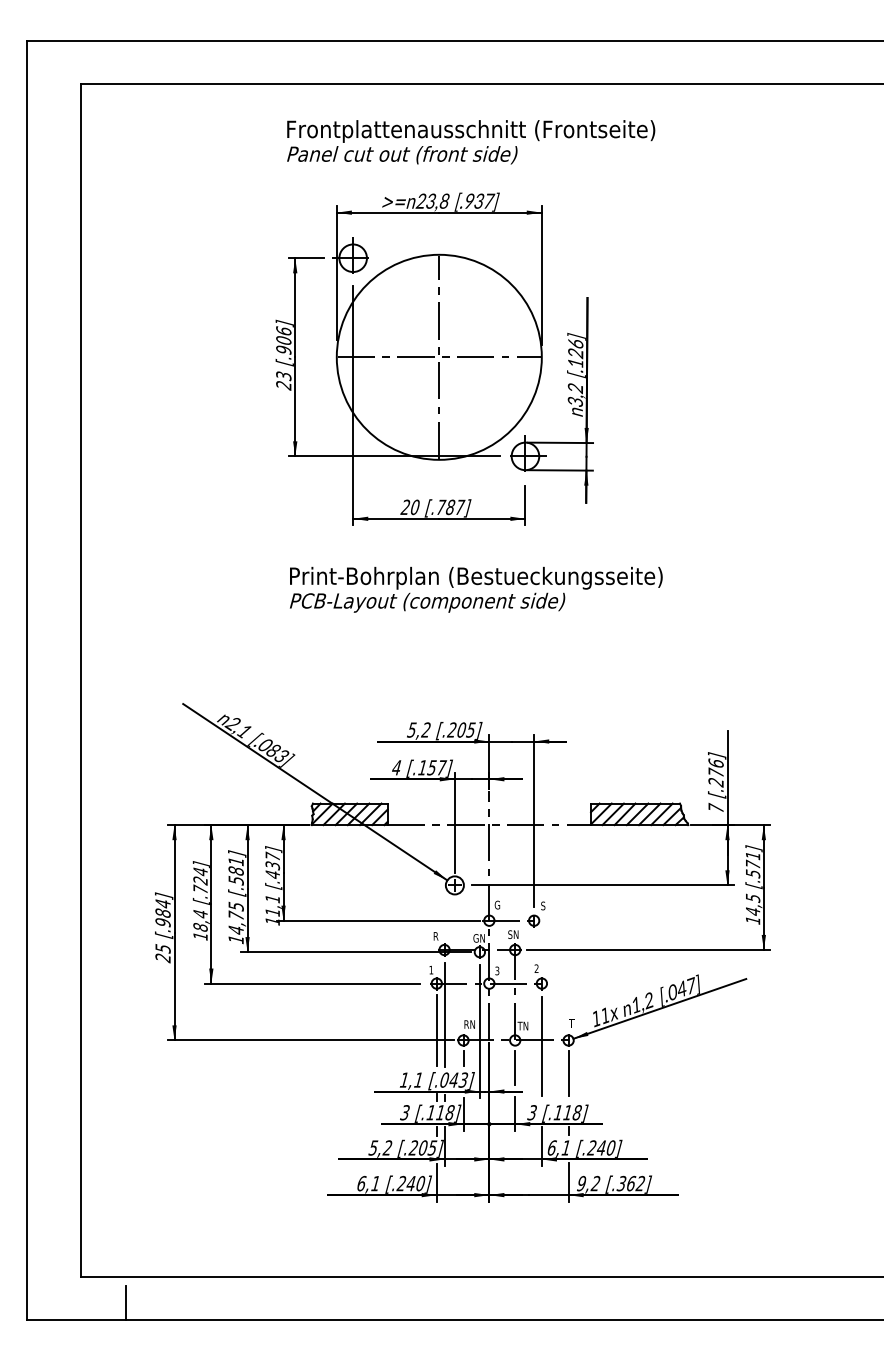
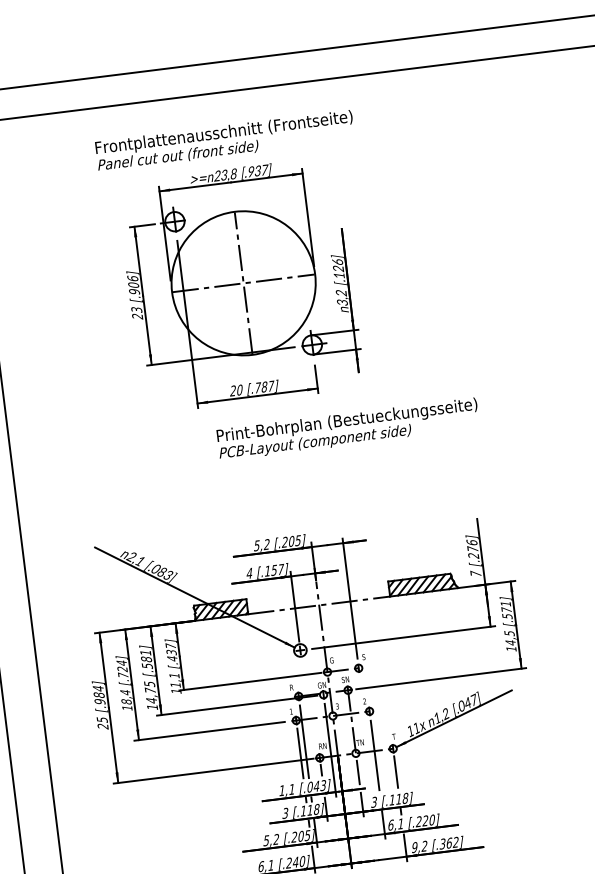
text: (471, 142) -> (225, 141), moved
text: (476, 589) -> (348, 429), moved
text: (600, 1147) -> (424, 820), [.240] -> [.220]

